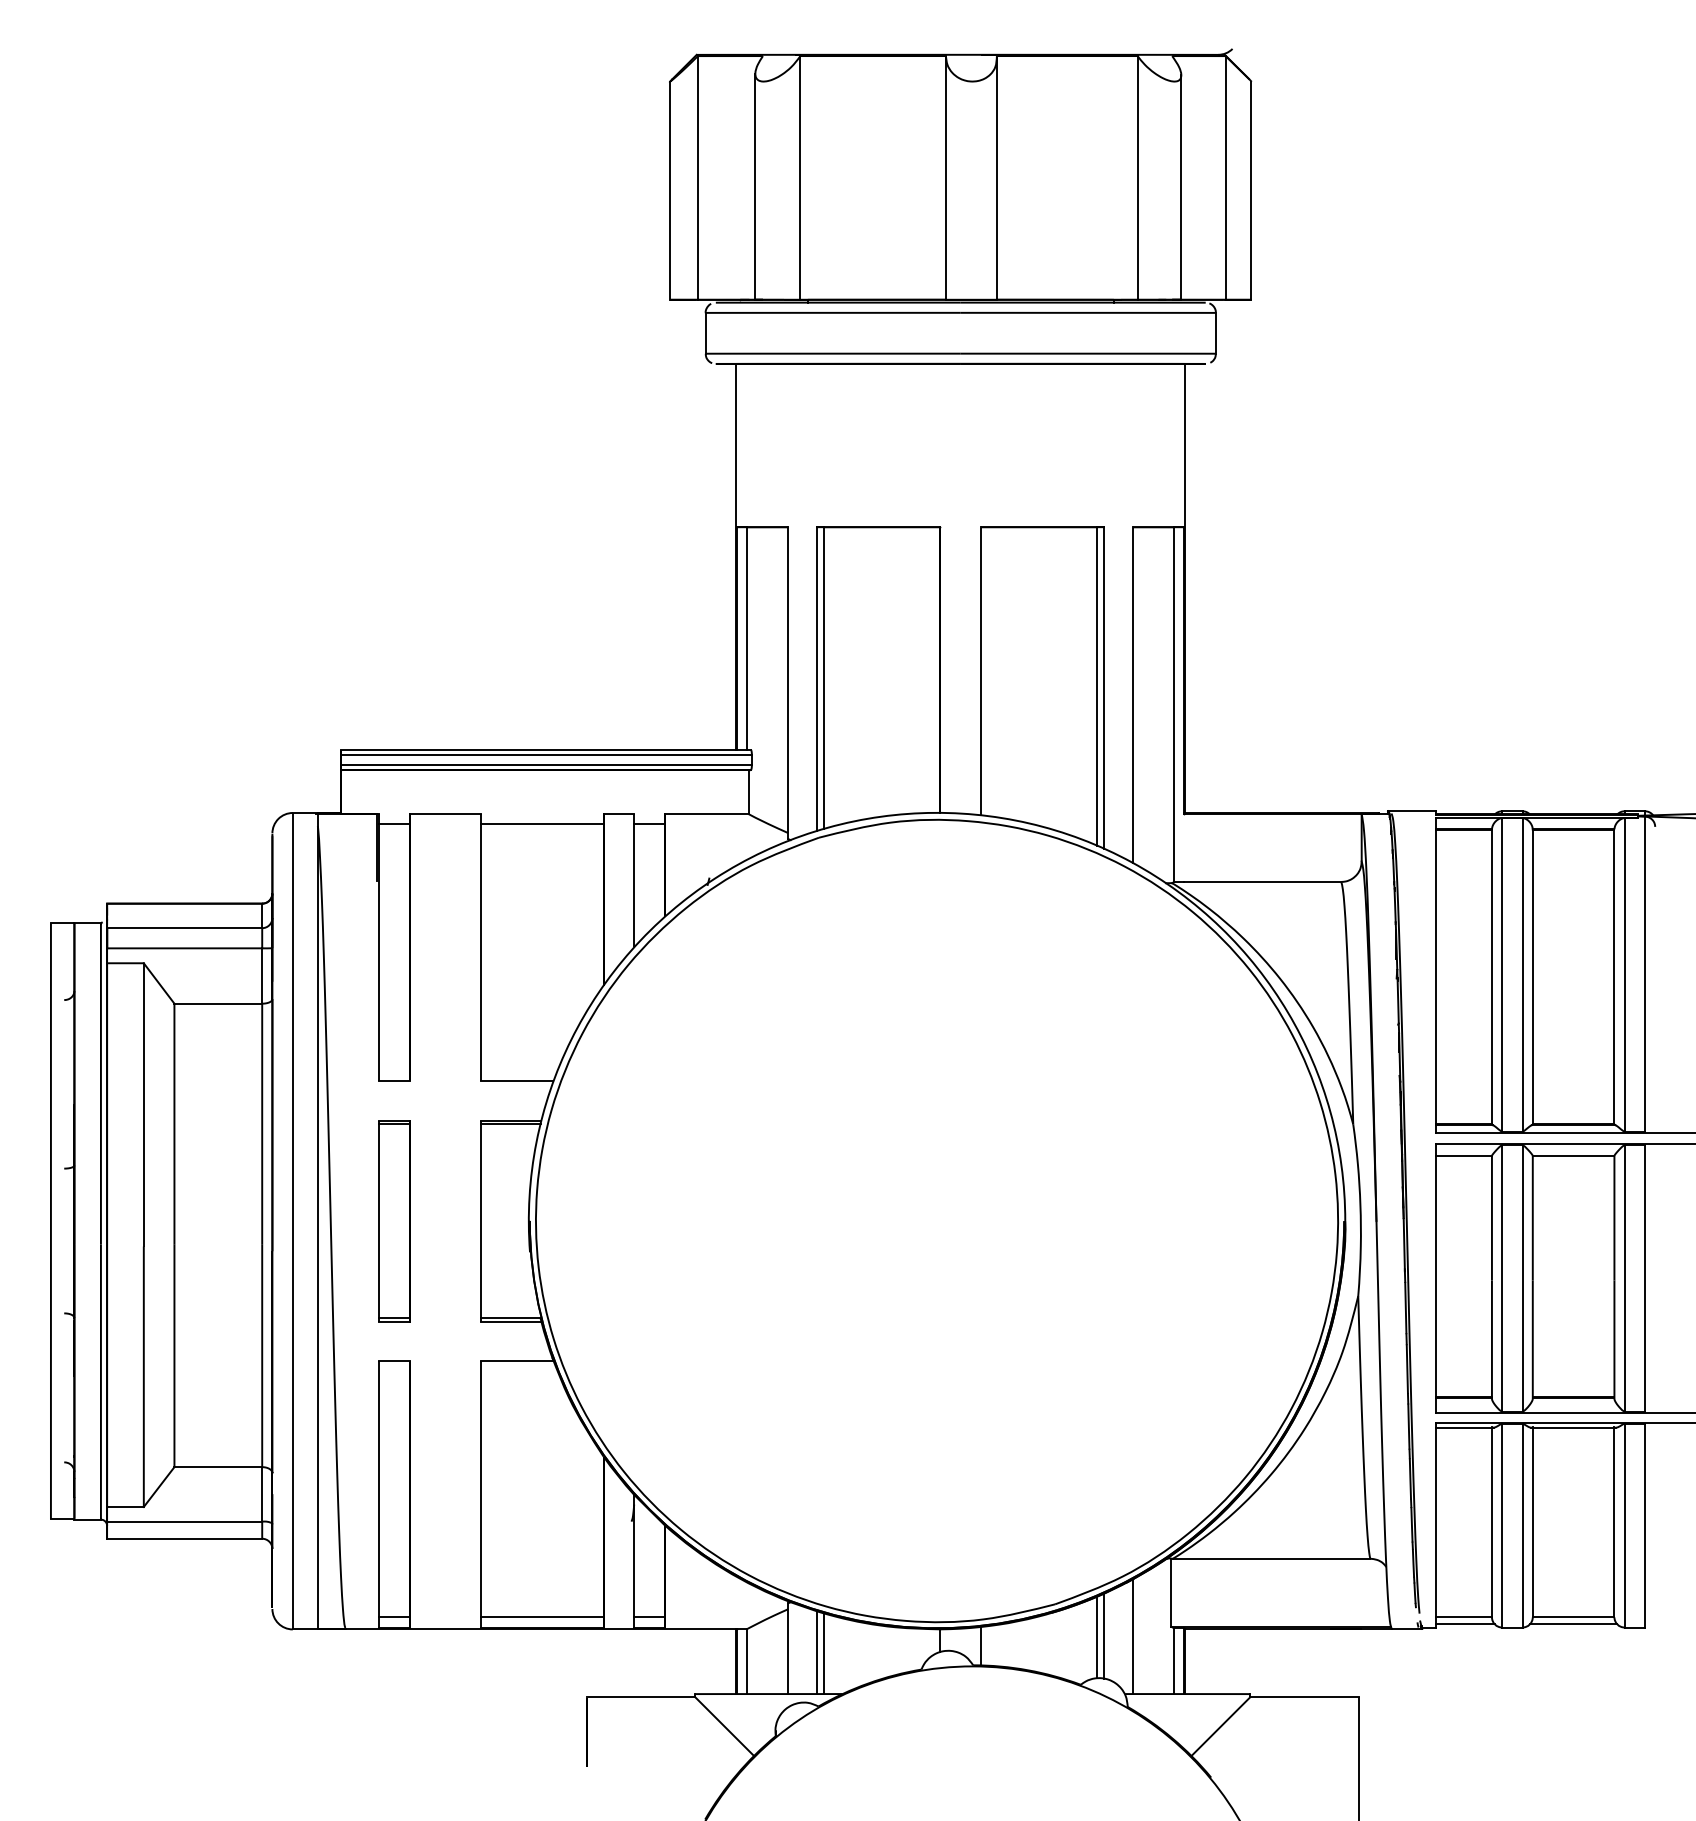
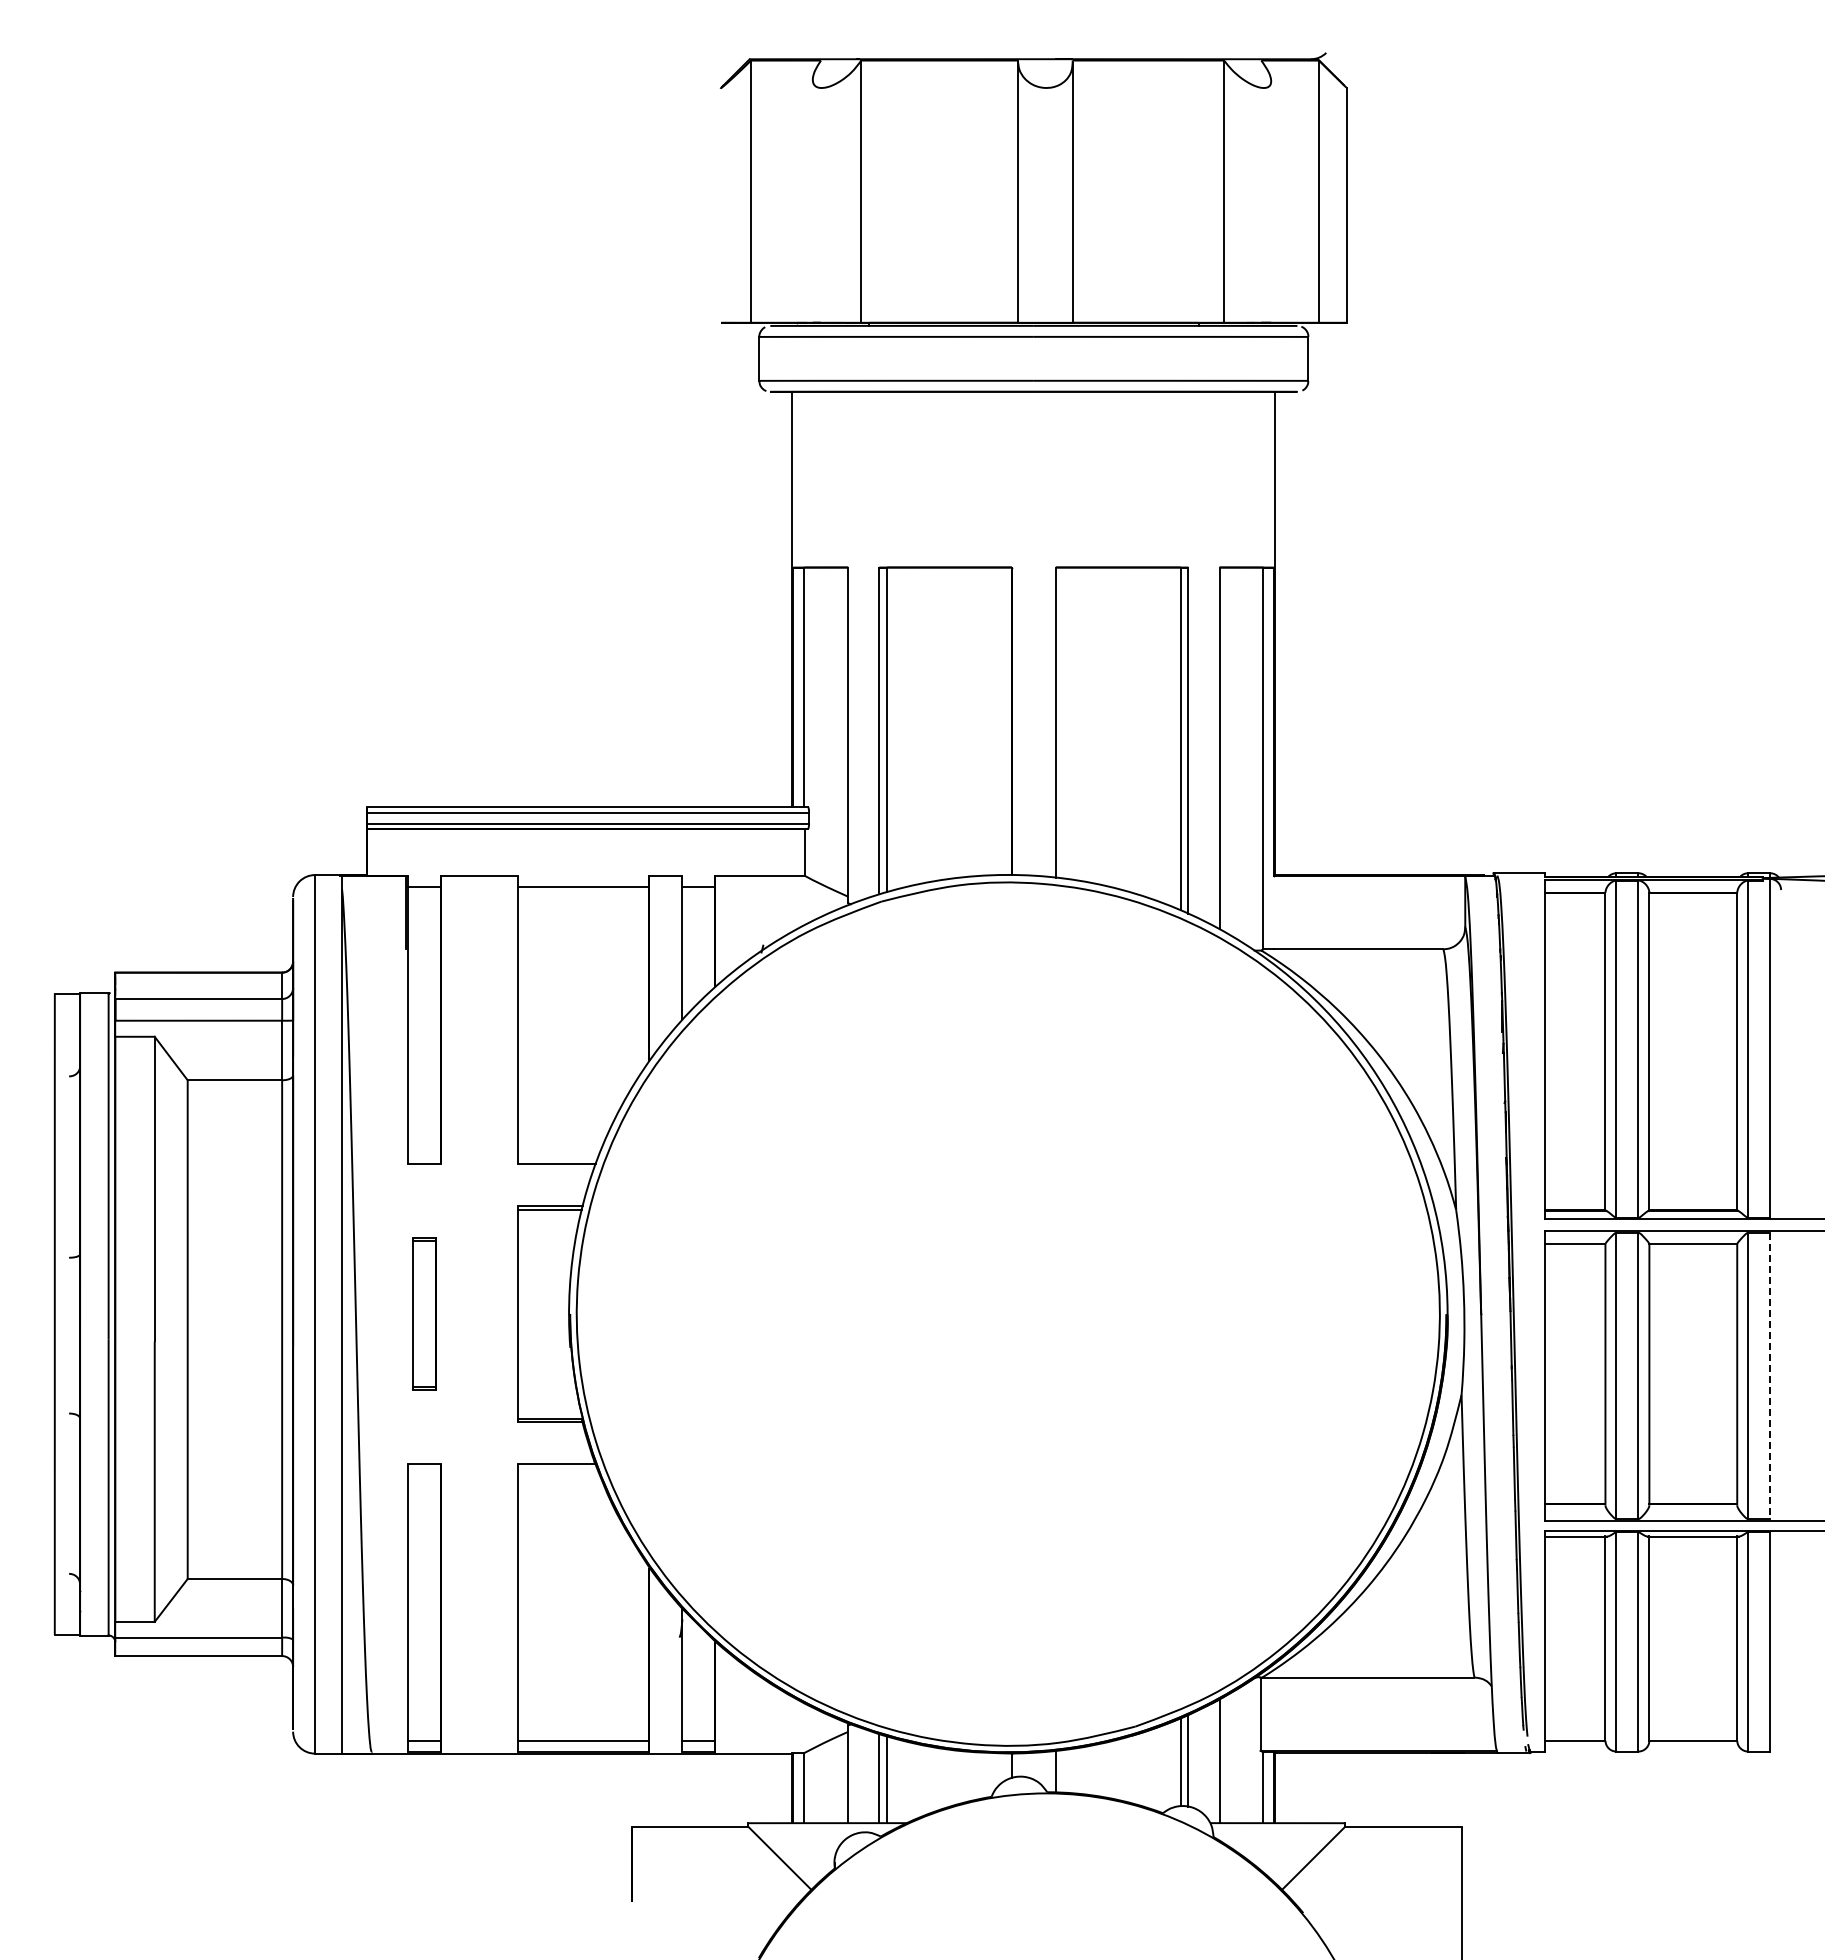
line: (755, 186) -> (812, 200), removed
line: (1181, 187) -> (1271, 201), removed
line: (670, 189) -> (721, 204), removed
part: (394, 1220) -> (424, 1313), size x0.7
line: (1645, 1278) -> (1770, 1376), solid -> dashed
line: (1465, 1624) -> (1576, 1748), removed
line: (1573, 1624) -> (1693, 1748), removed

